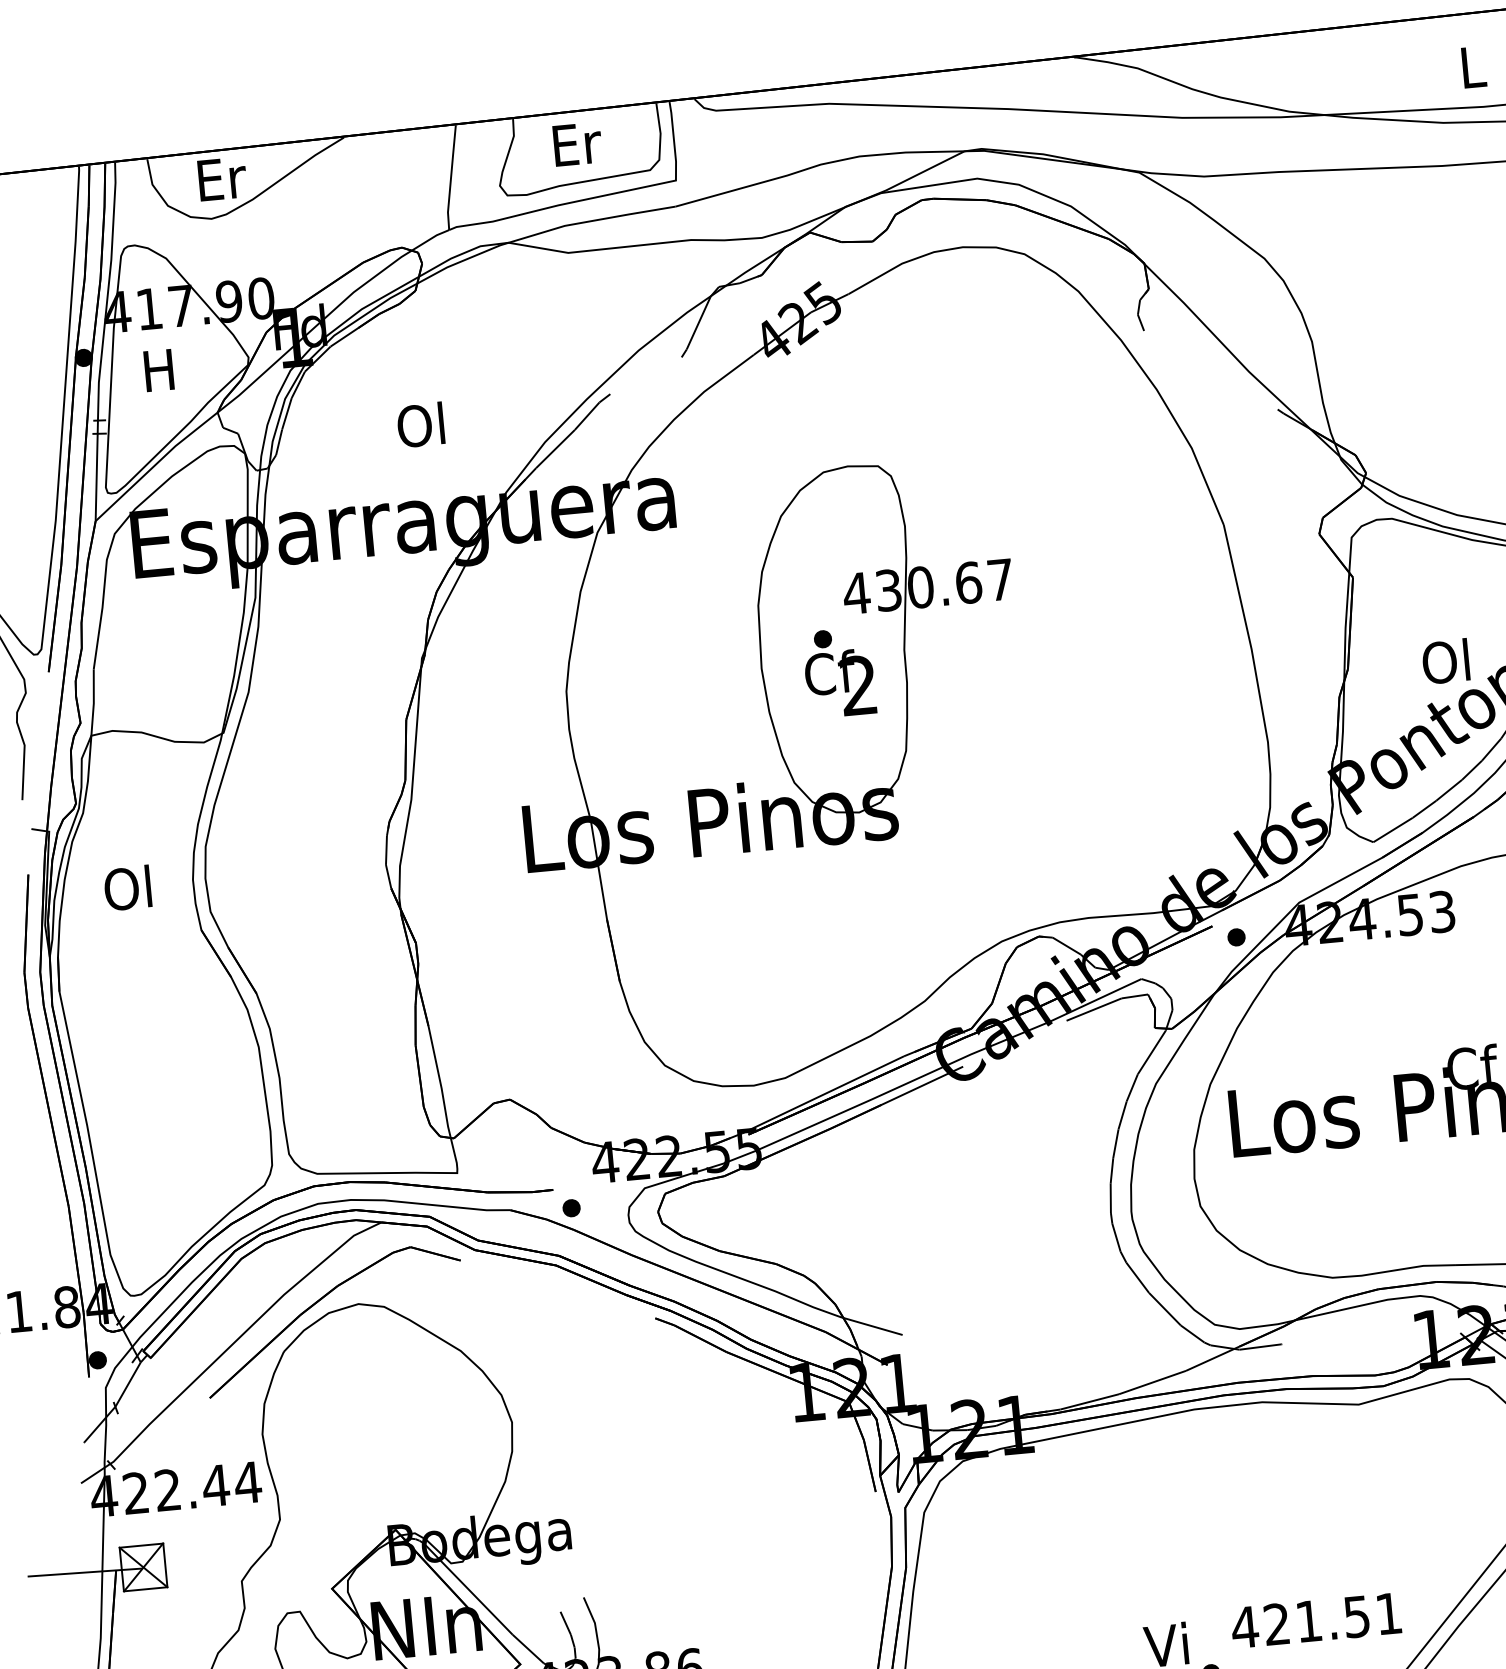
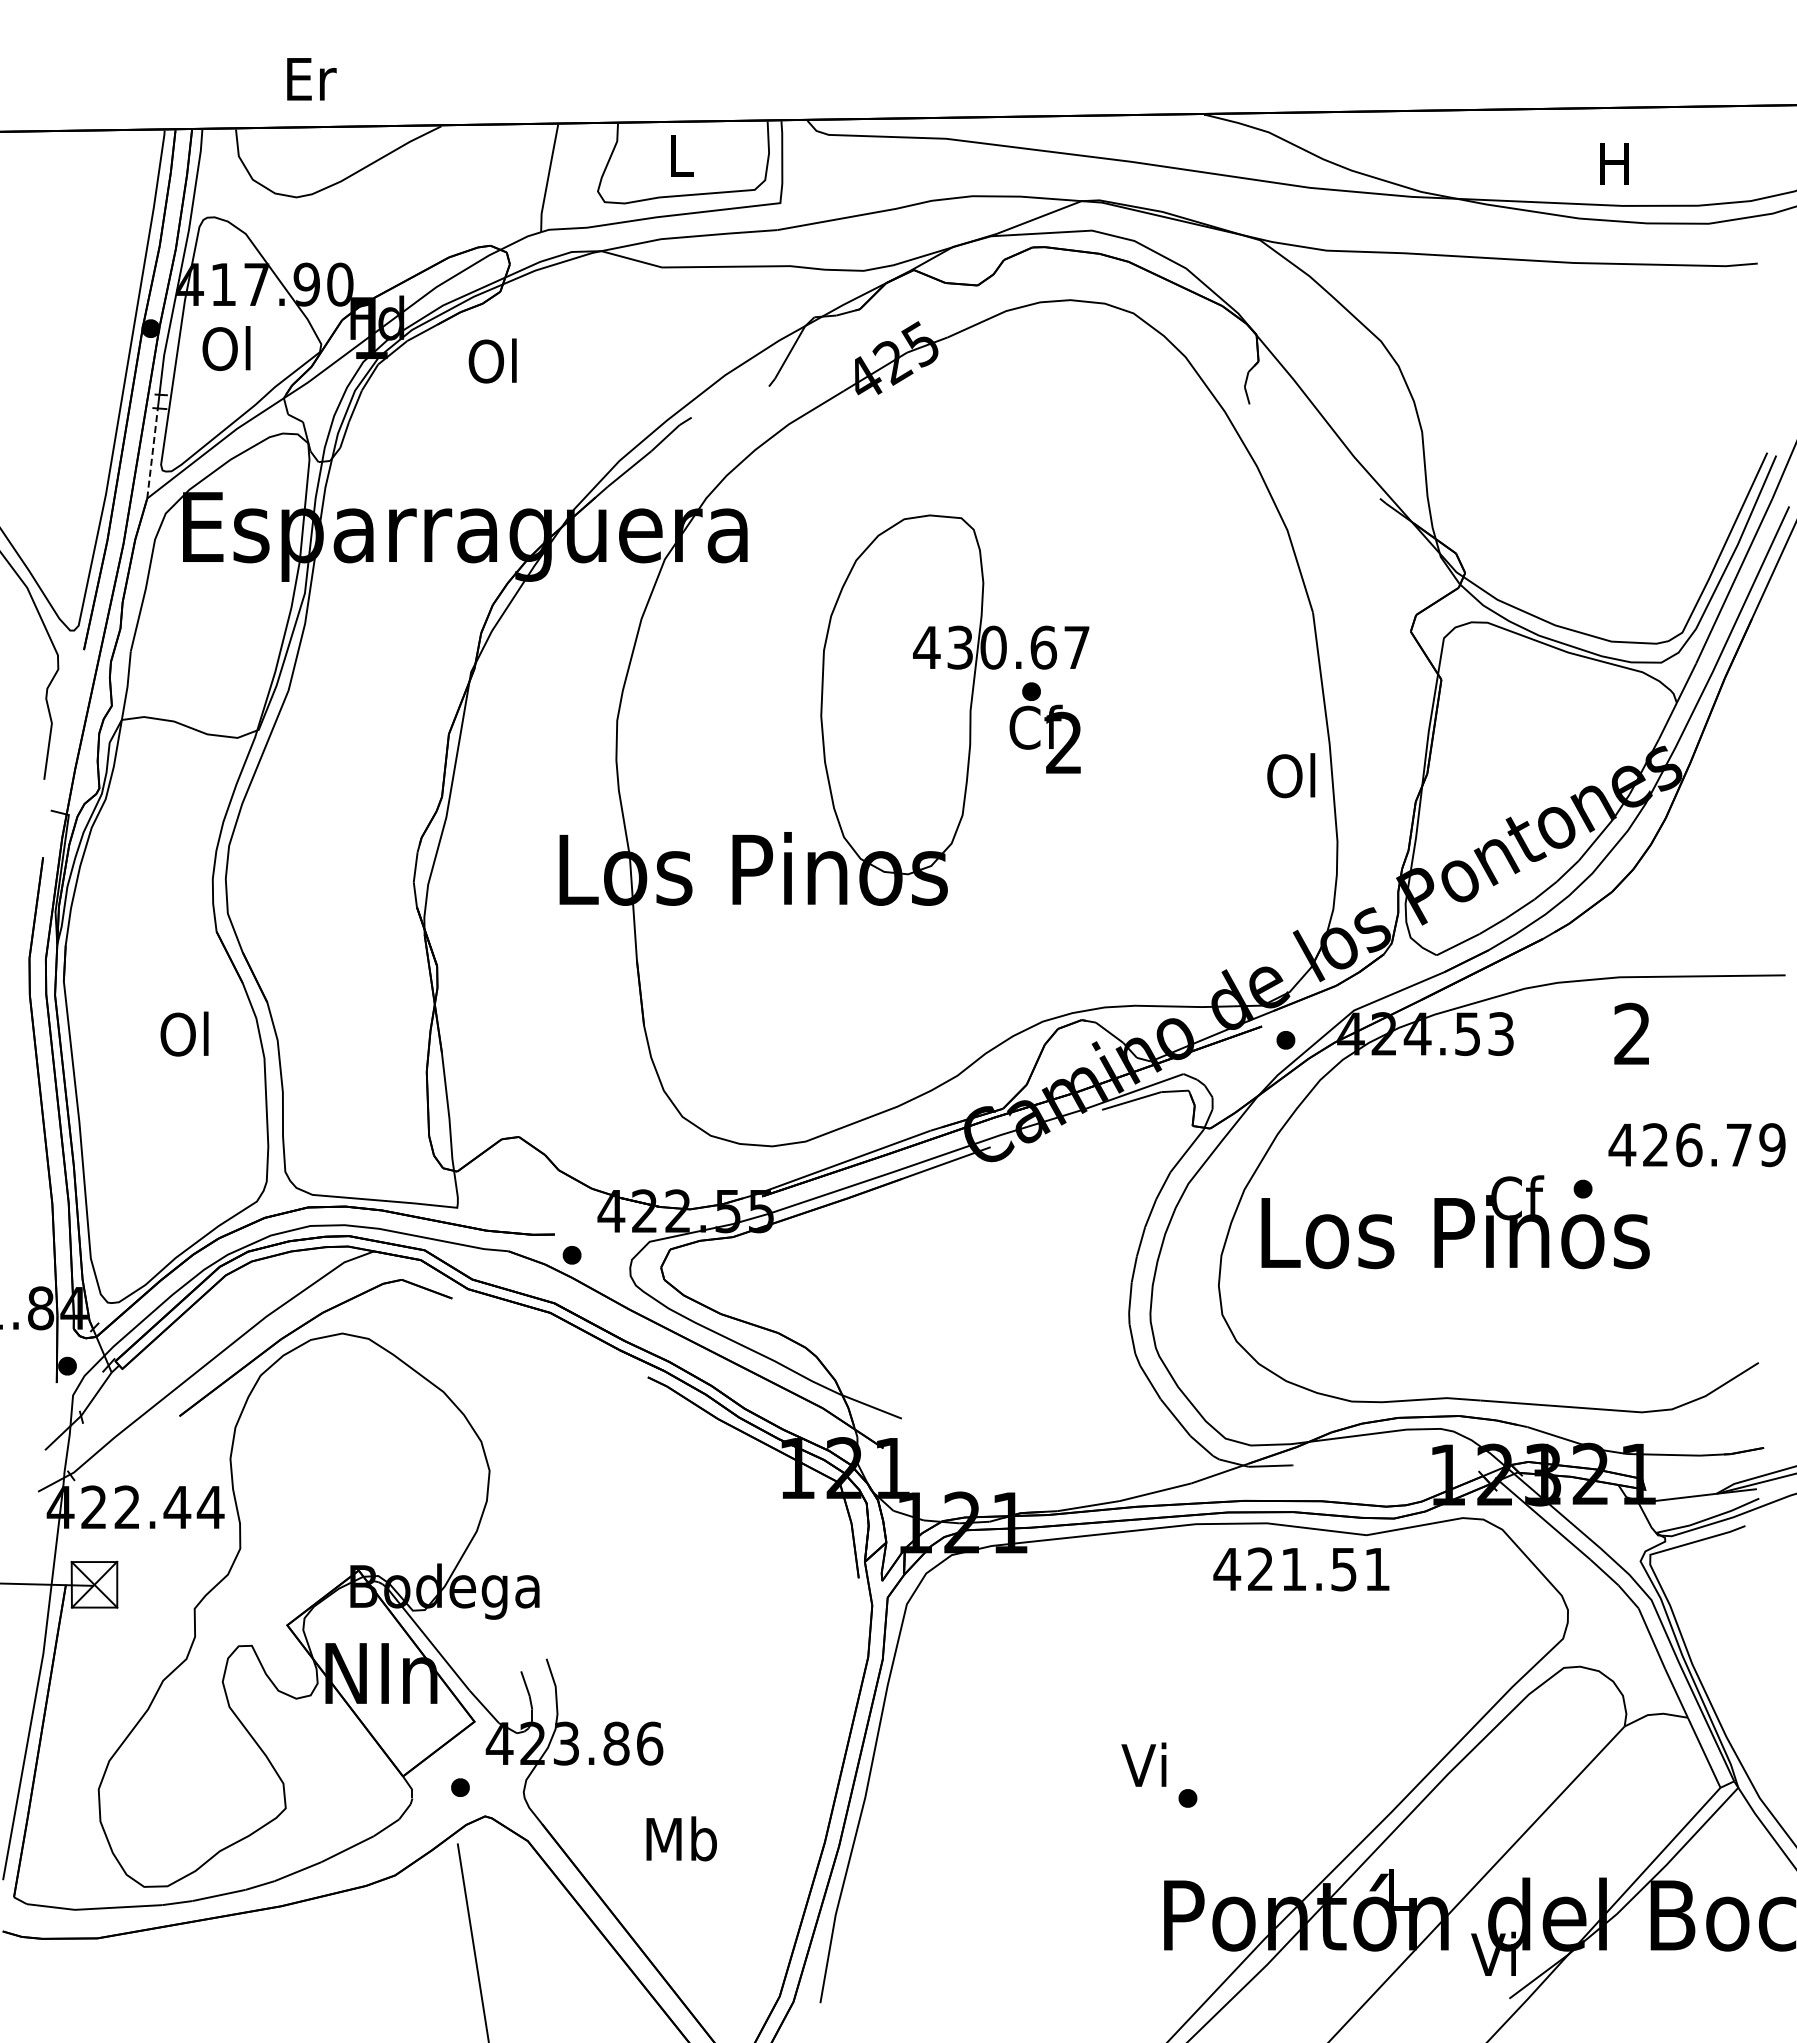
text: (1472, 66) -> (1614, 163), L -> H
text: (577, 143) -> (682, 155), Er -> L
text: (222, 179) -> (311, 79), moved
text: (158, 370) -> (226, 348), H -> Ol
text: (420, 424) -> (492, 360), moved
line: (96, 477) -> (152, 453), solid -> dashed
text: (1446, 661) -> (1291, 775), moved
text: (838, 672) -> (1044, 727), moved
text: (127, 887) -> (184, 1033), moved
text: (1316, 1620) -> (1301, 1569), moved

